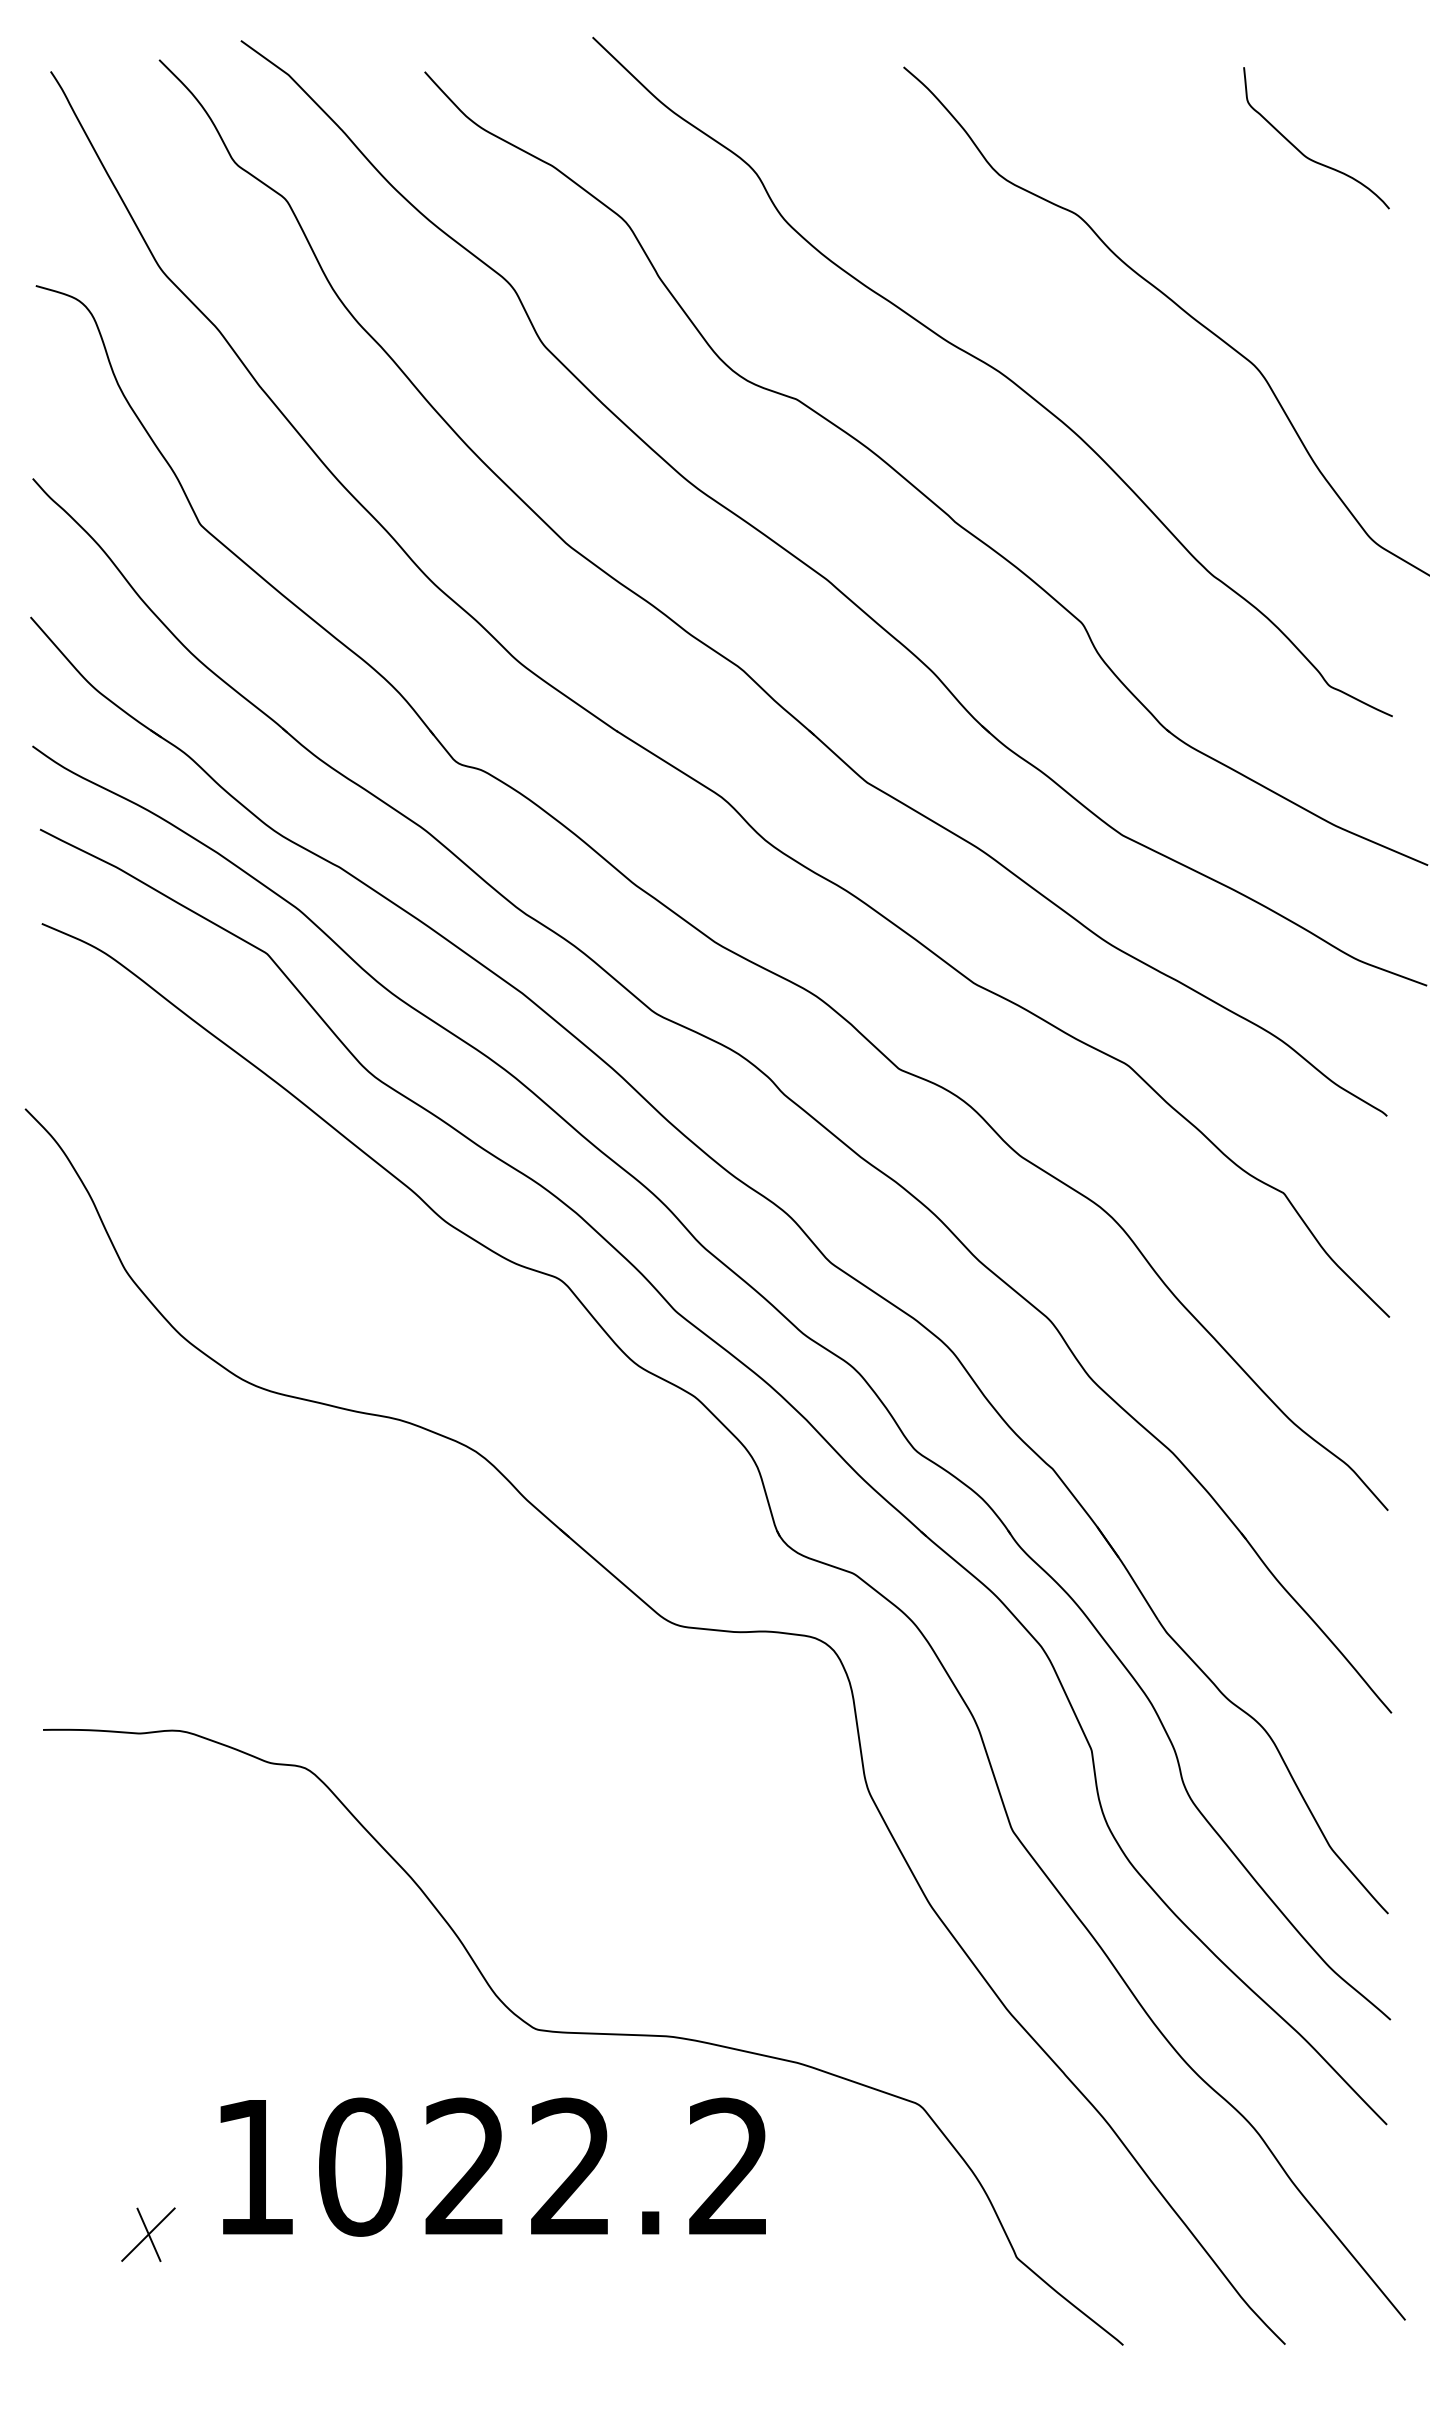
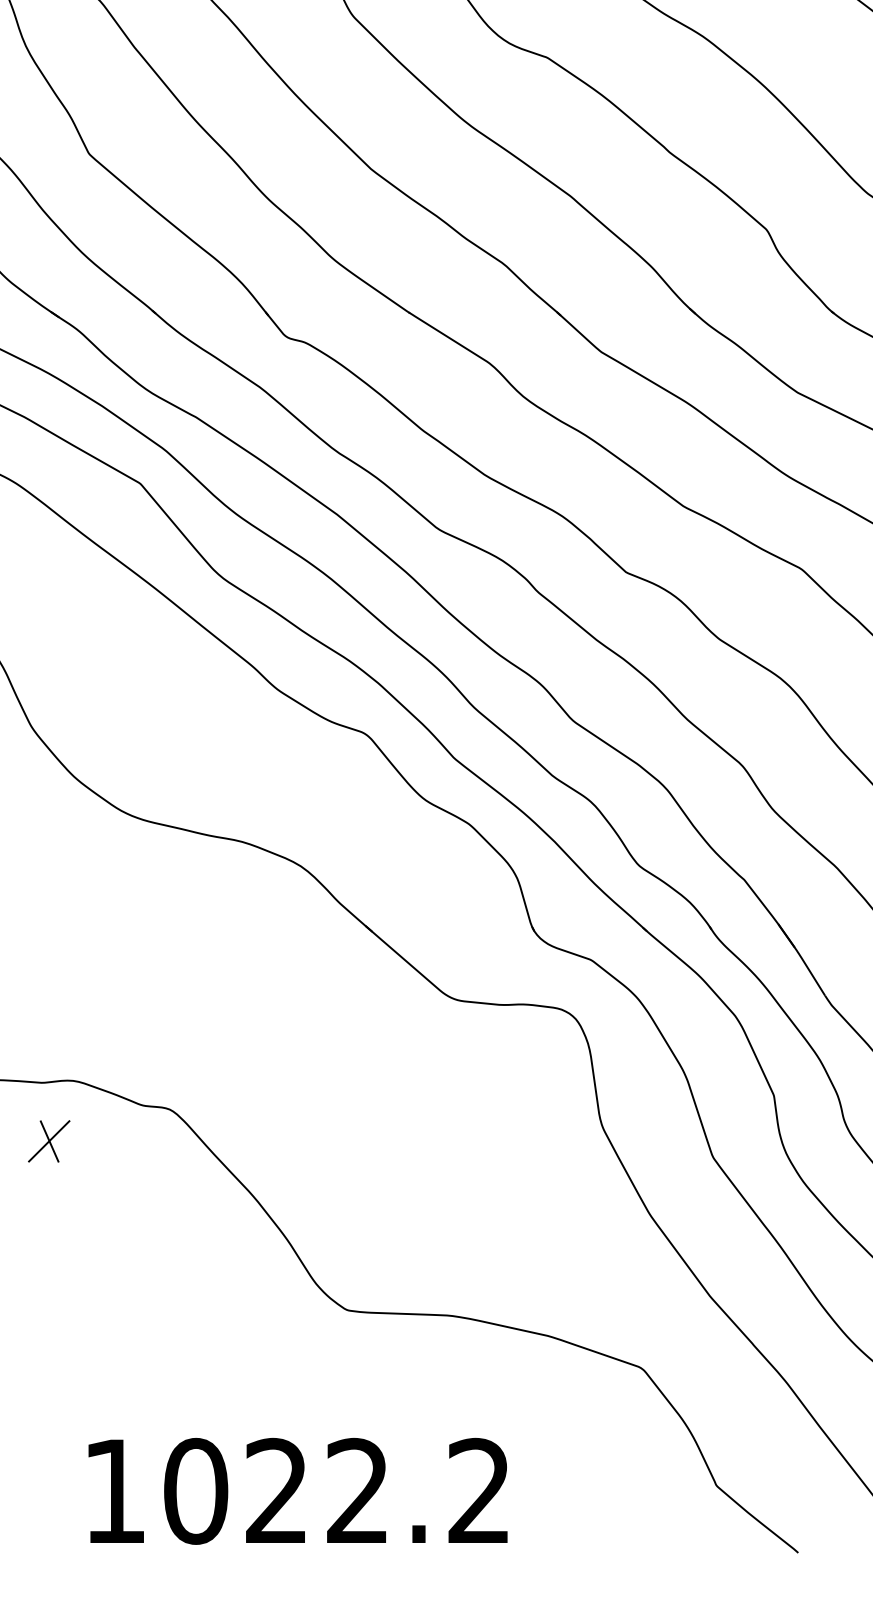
text: (492, 2166) -> (297, 1490), moved
part: (148, 2234) -> (49, 1141), moved

